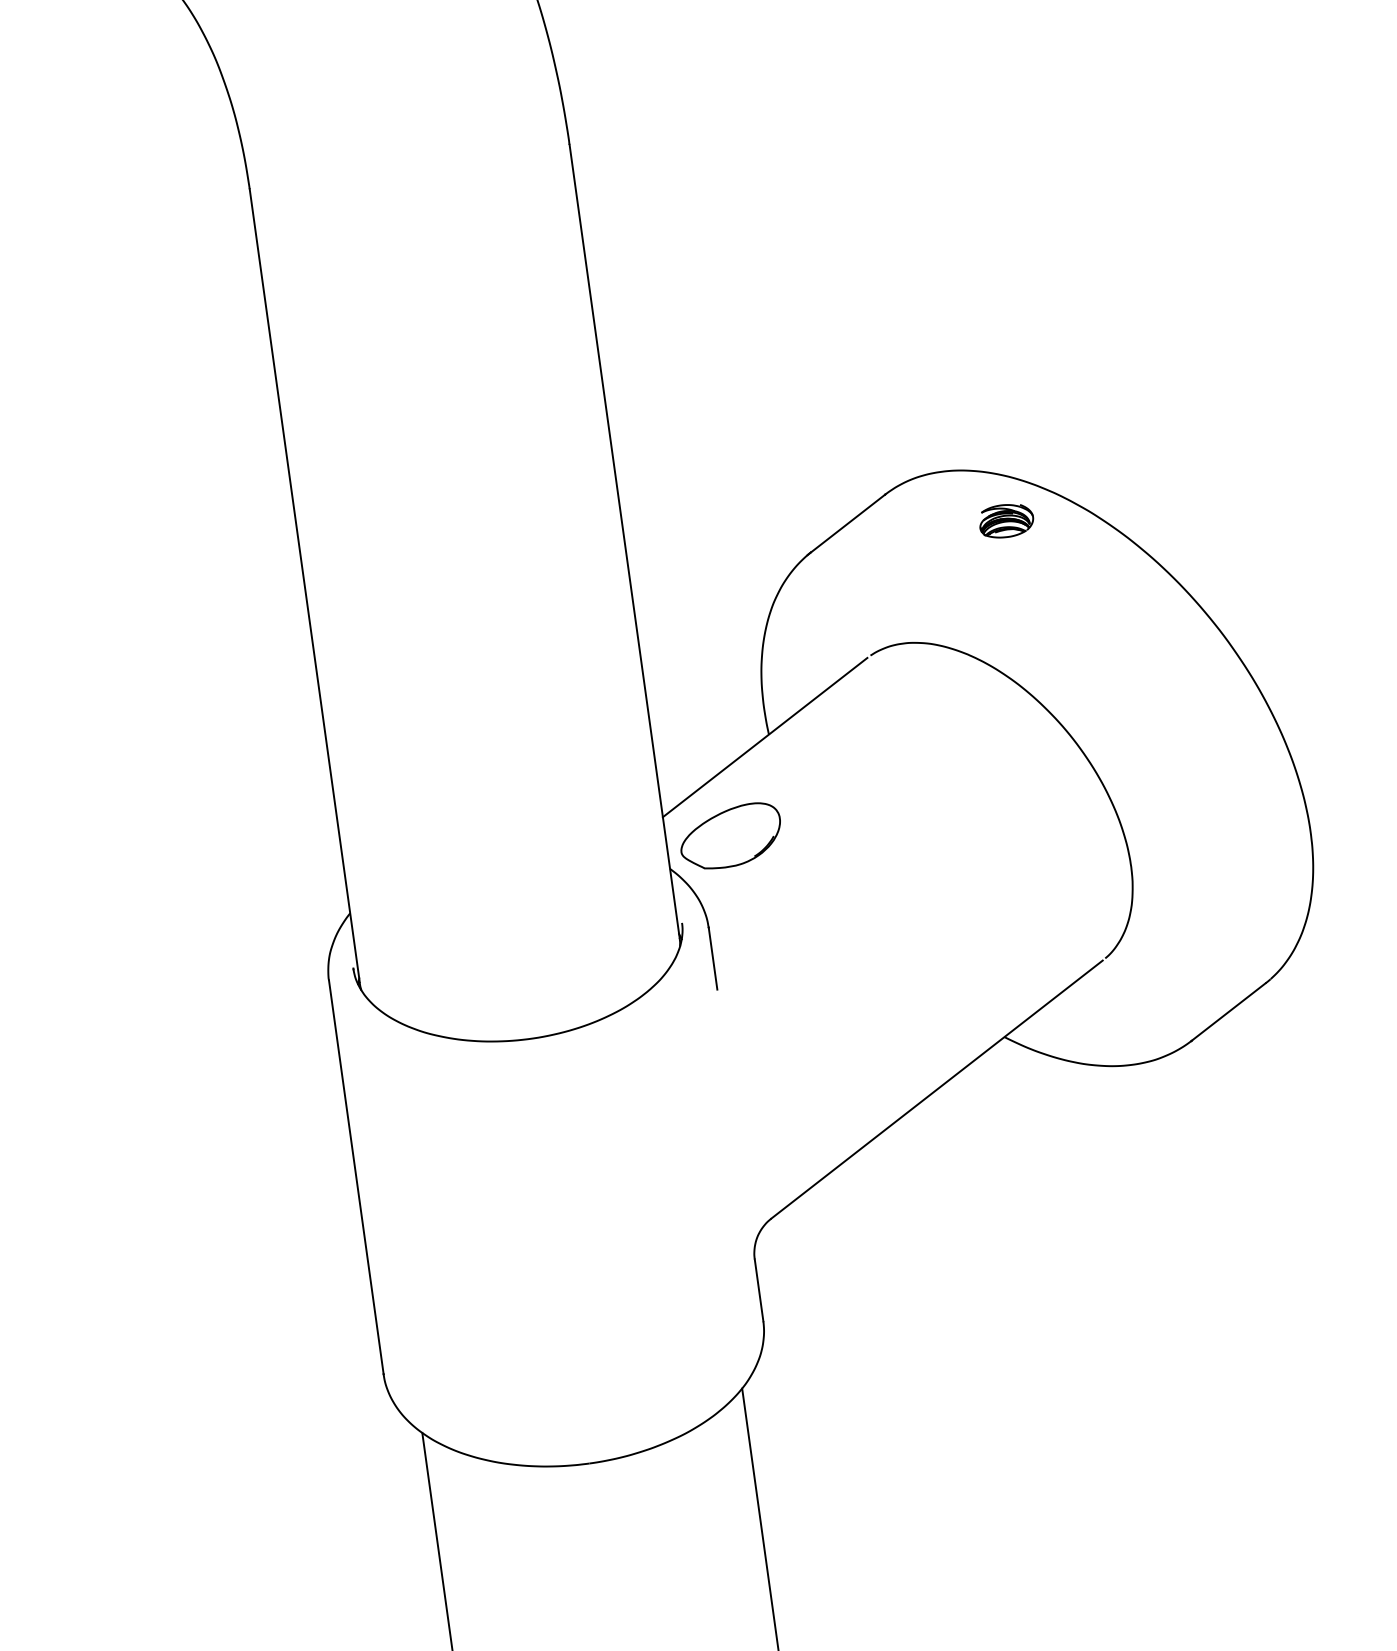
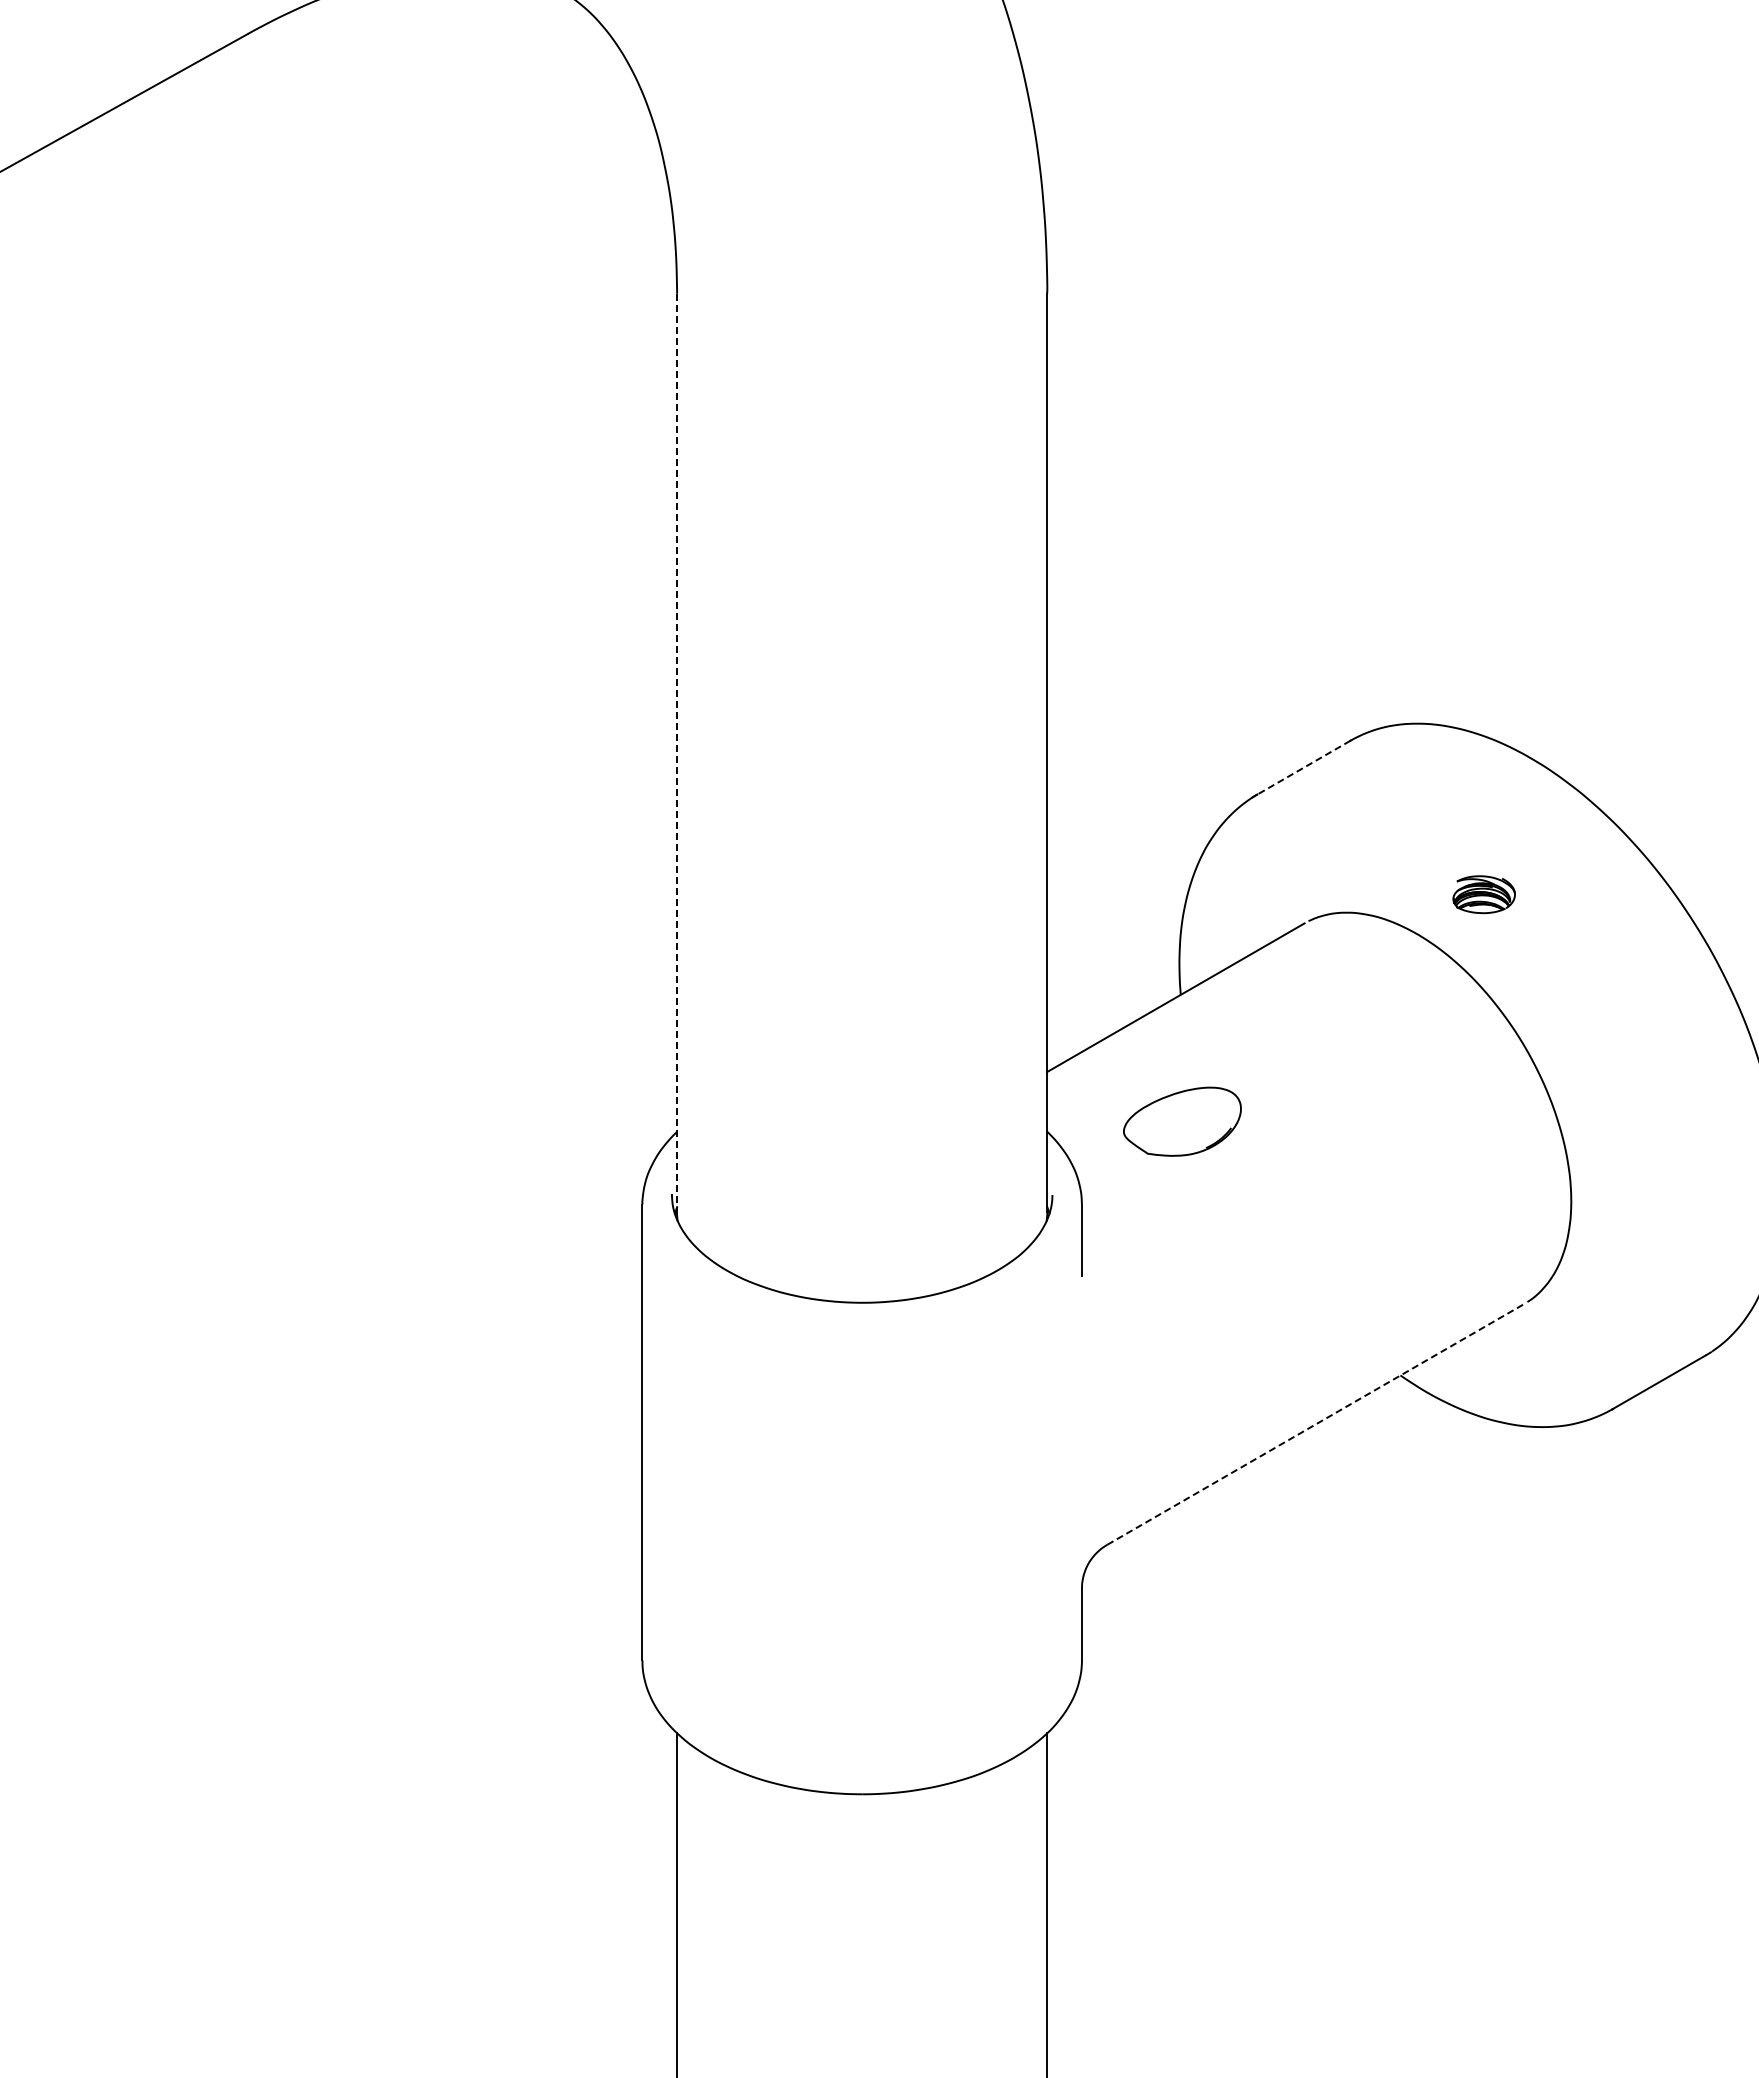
part: (1005, 520) -> (1483, 894), moved
line: (847, 523) -> (1303, 767), solid -> dashed
line: (305, 585) -> (677, 752), solid -> dashed
part: (730, 836) -> (1182, 1121), moved
line: (936, 1089) -> (1315, 1424), solid -> dashed

